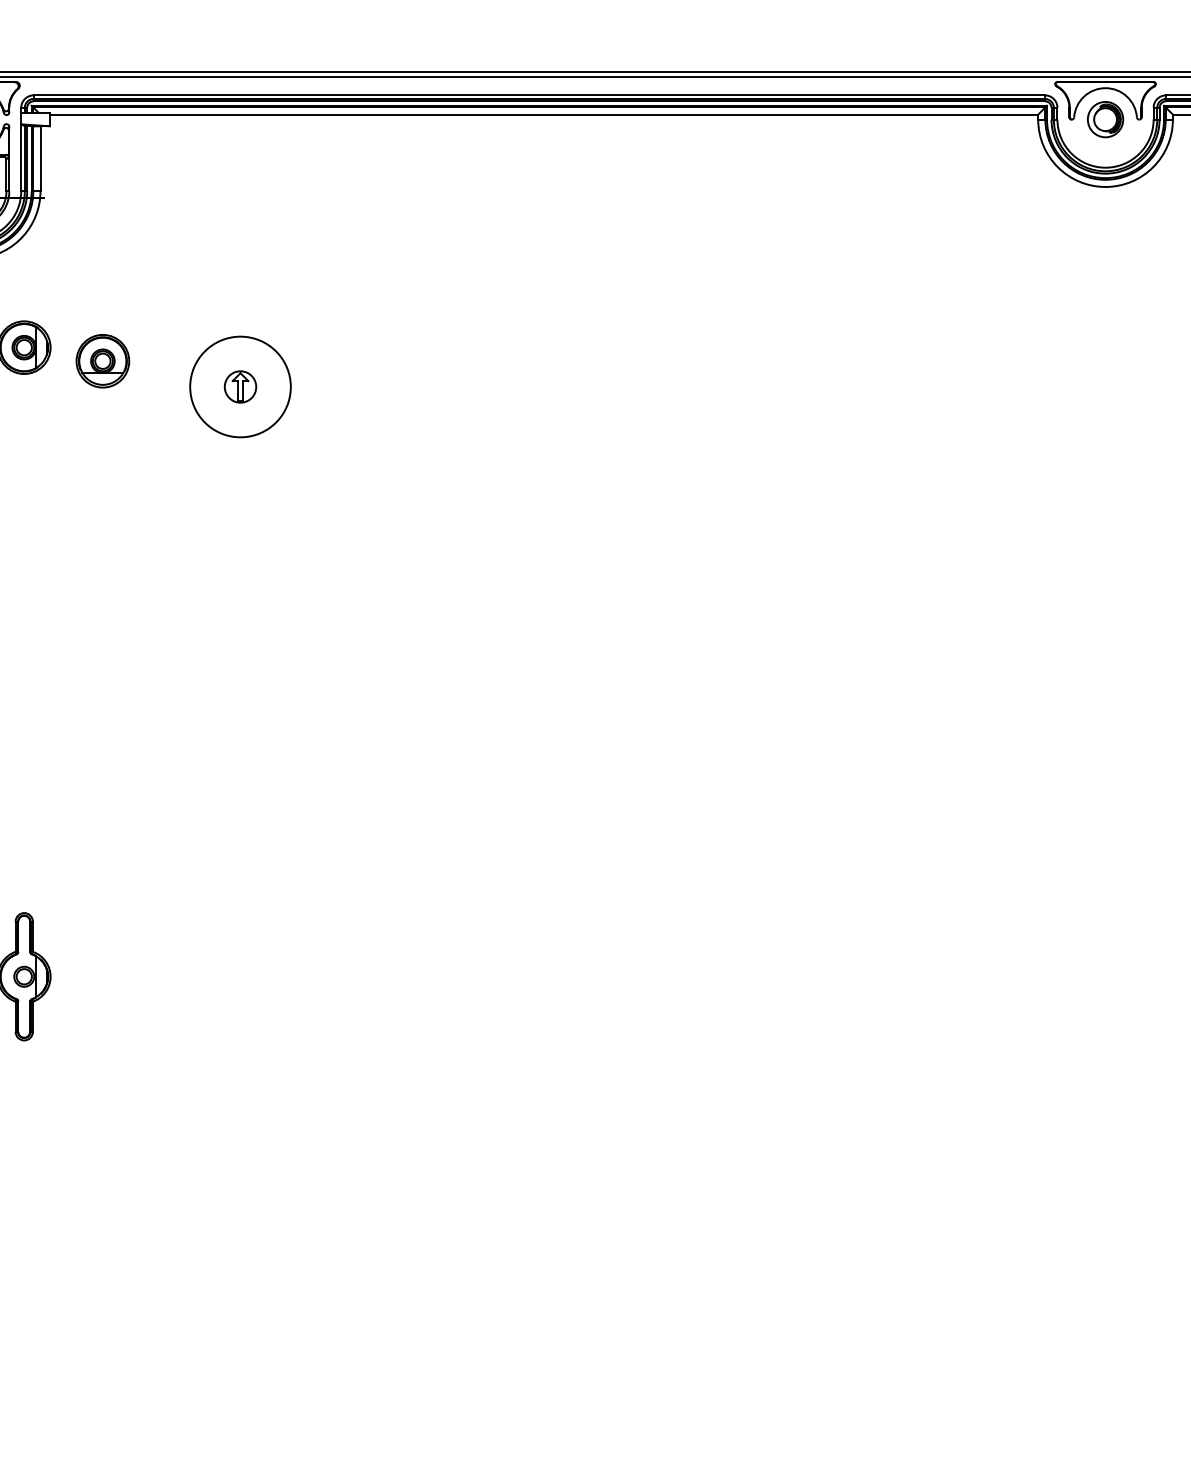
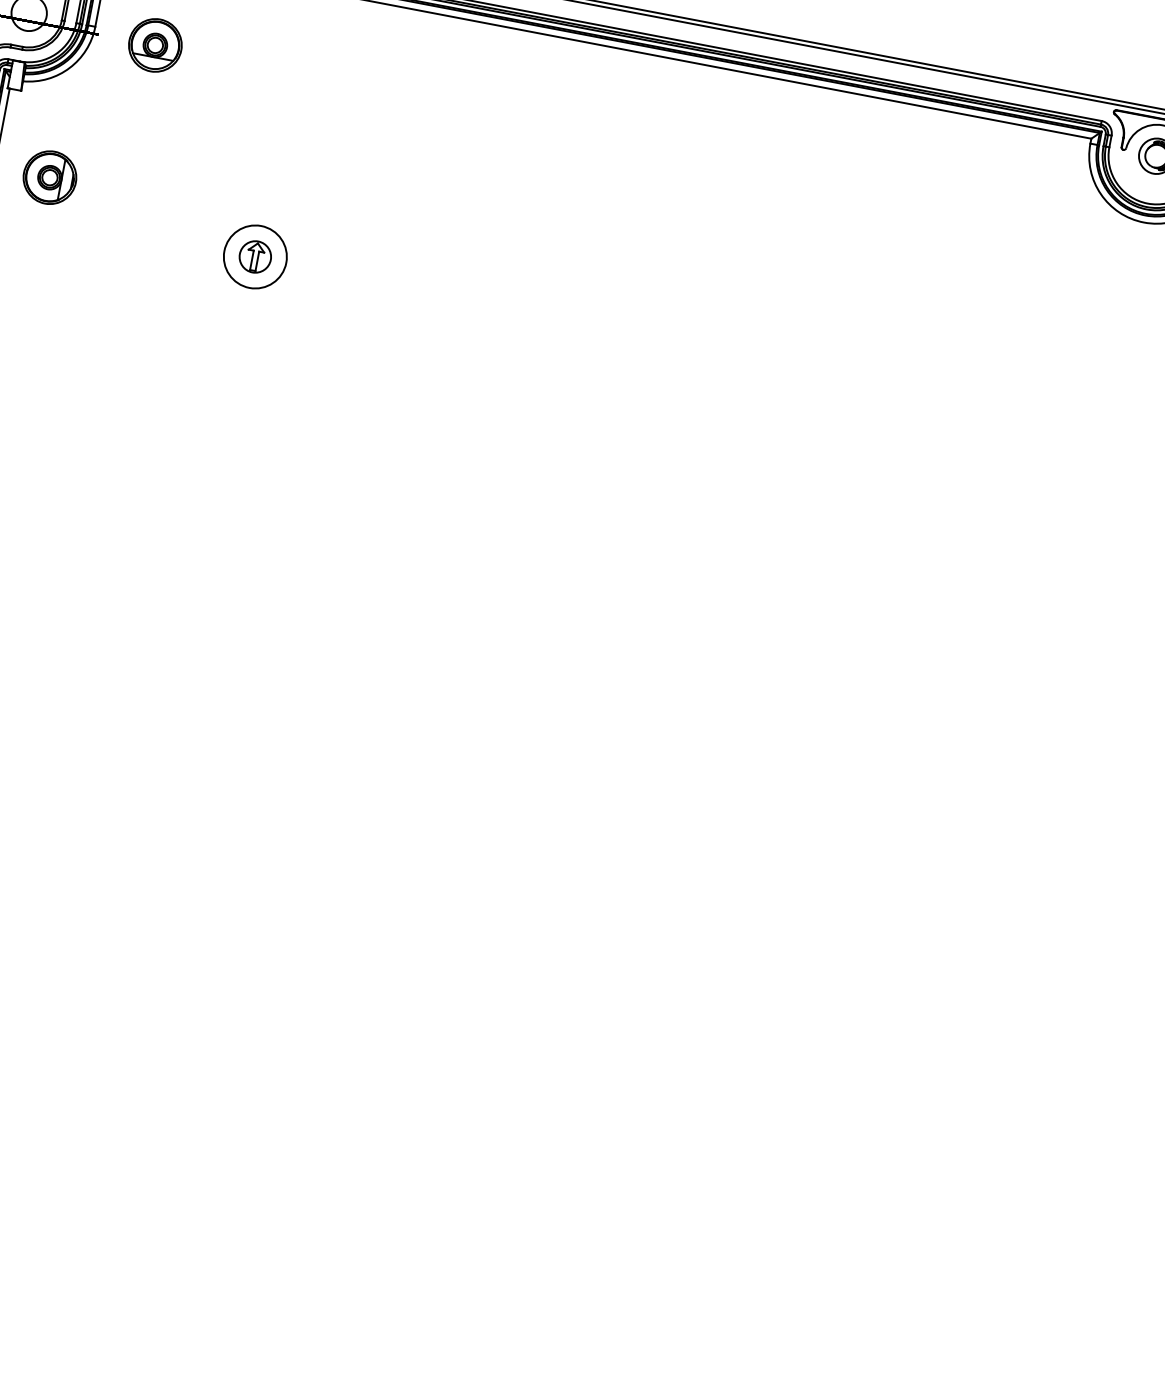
part: (102, 361) -> (154, 45), moved
circle: (240, 386) -> (255, 256), size x0.62

